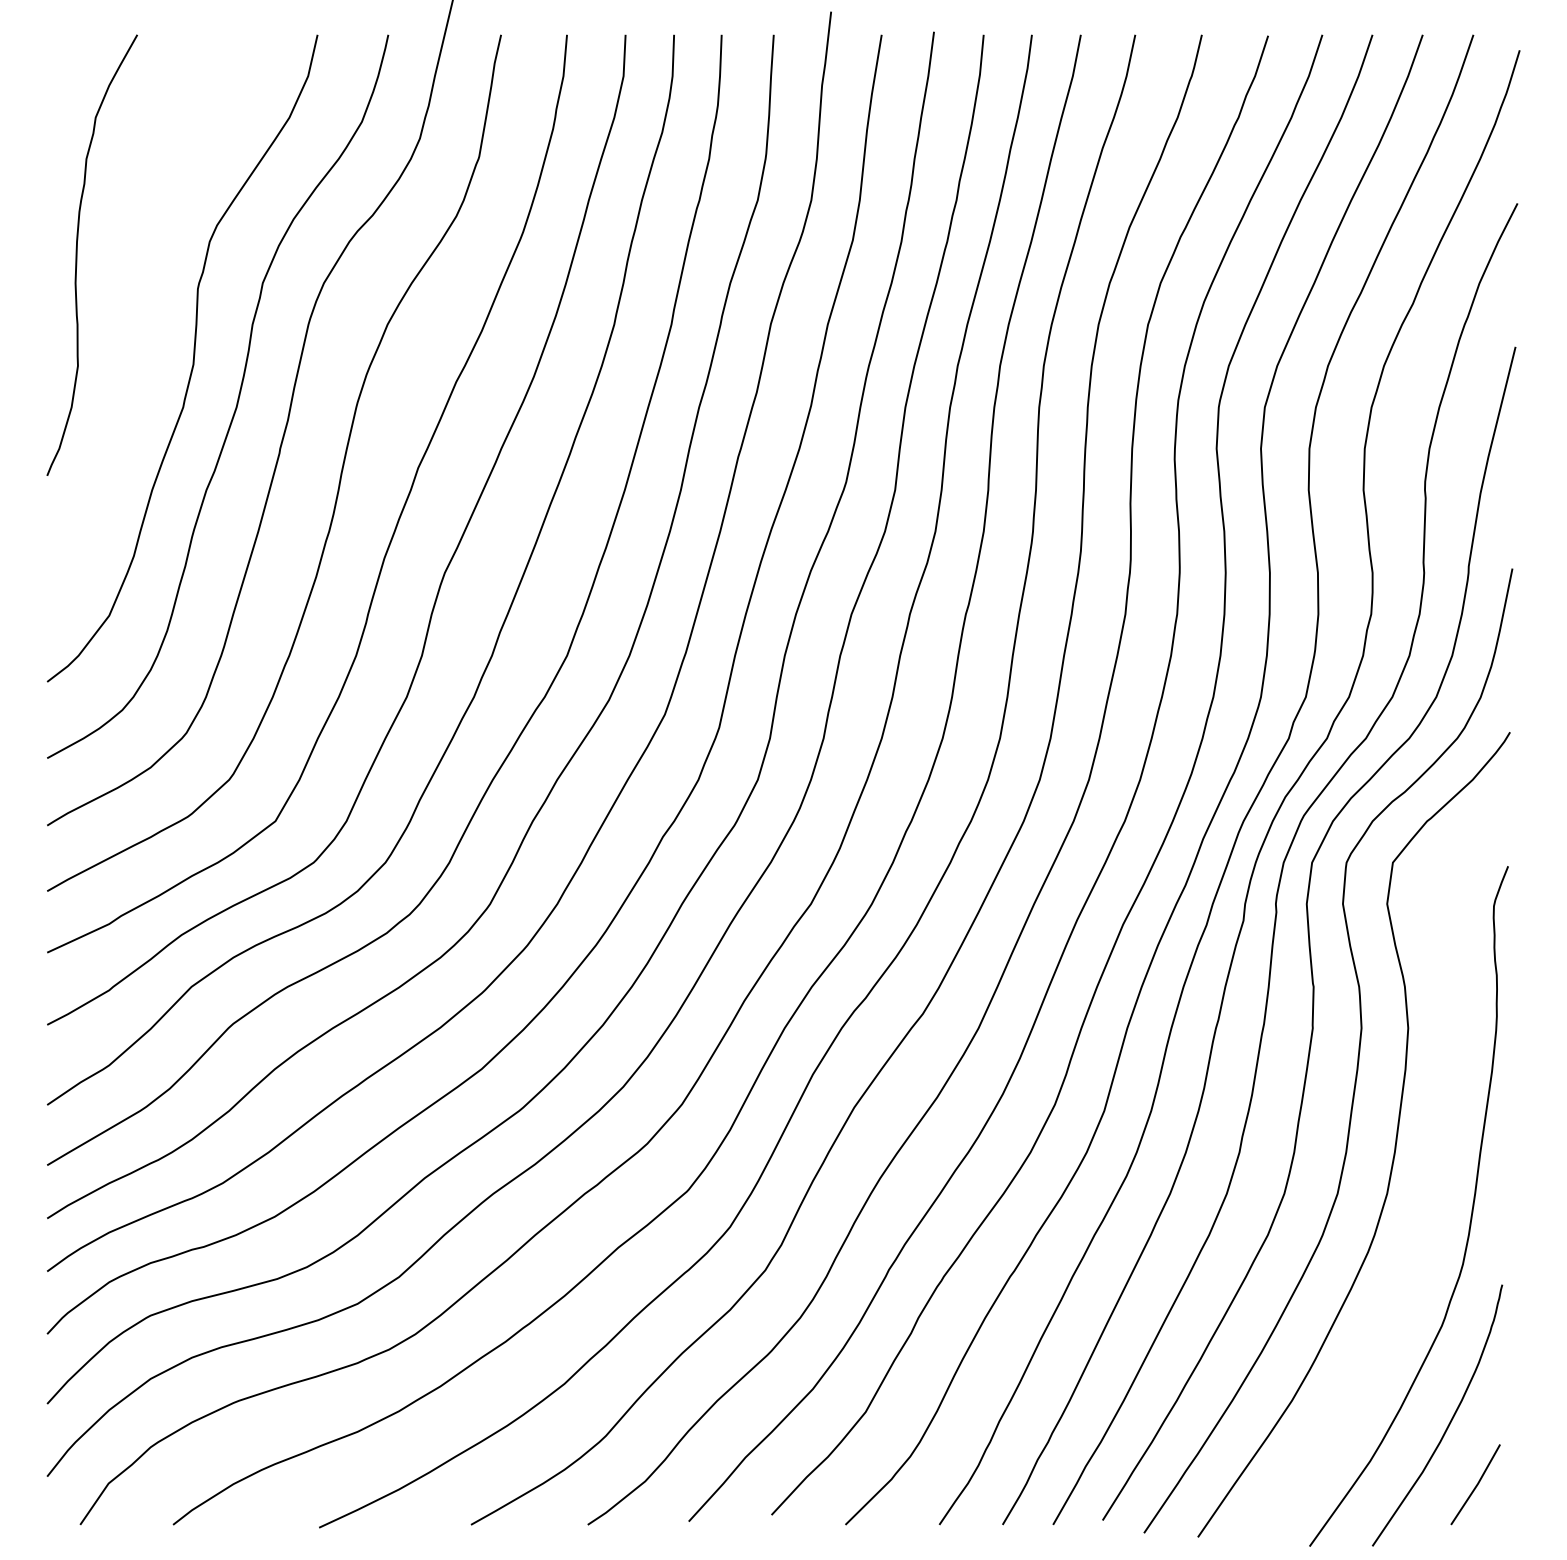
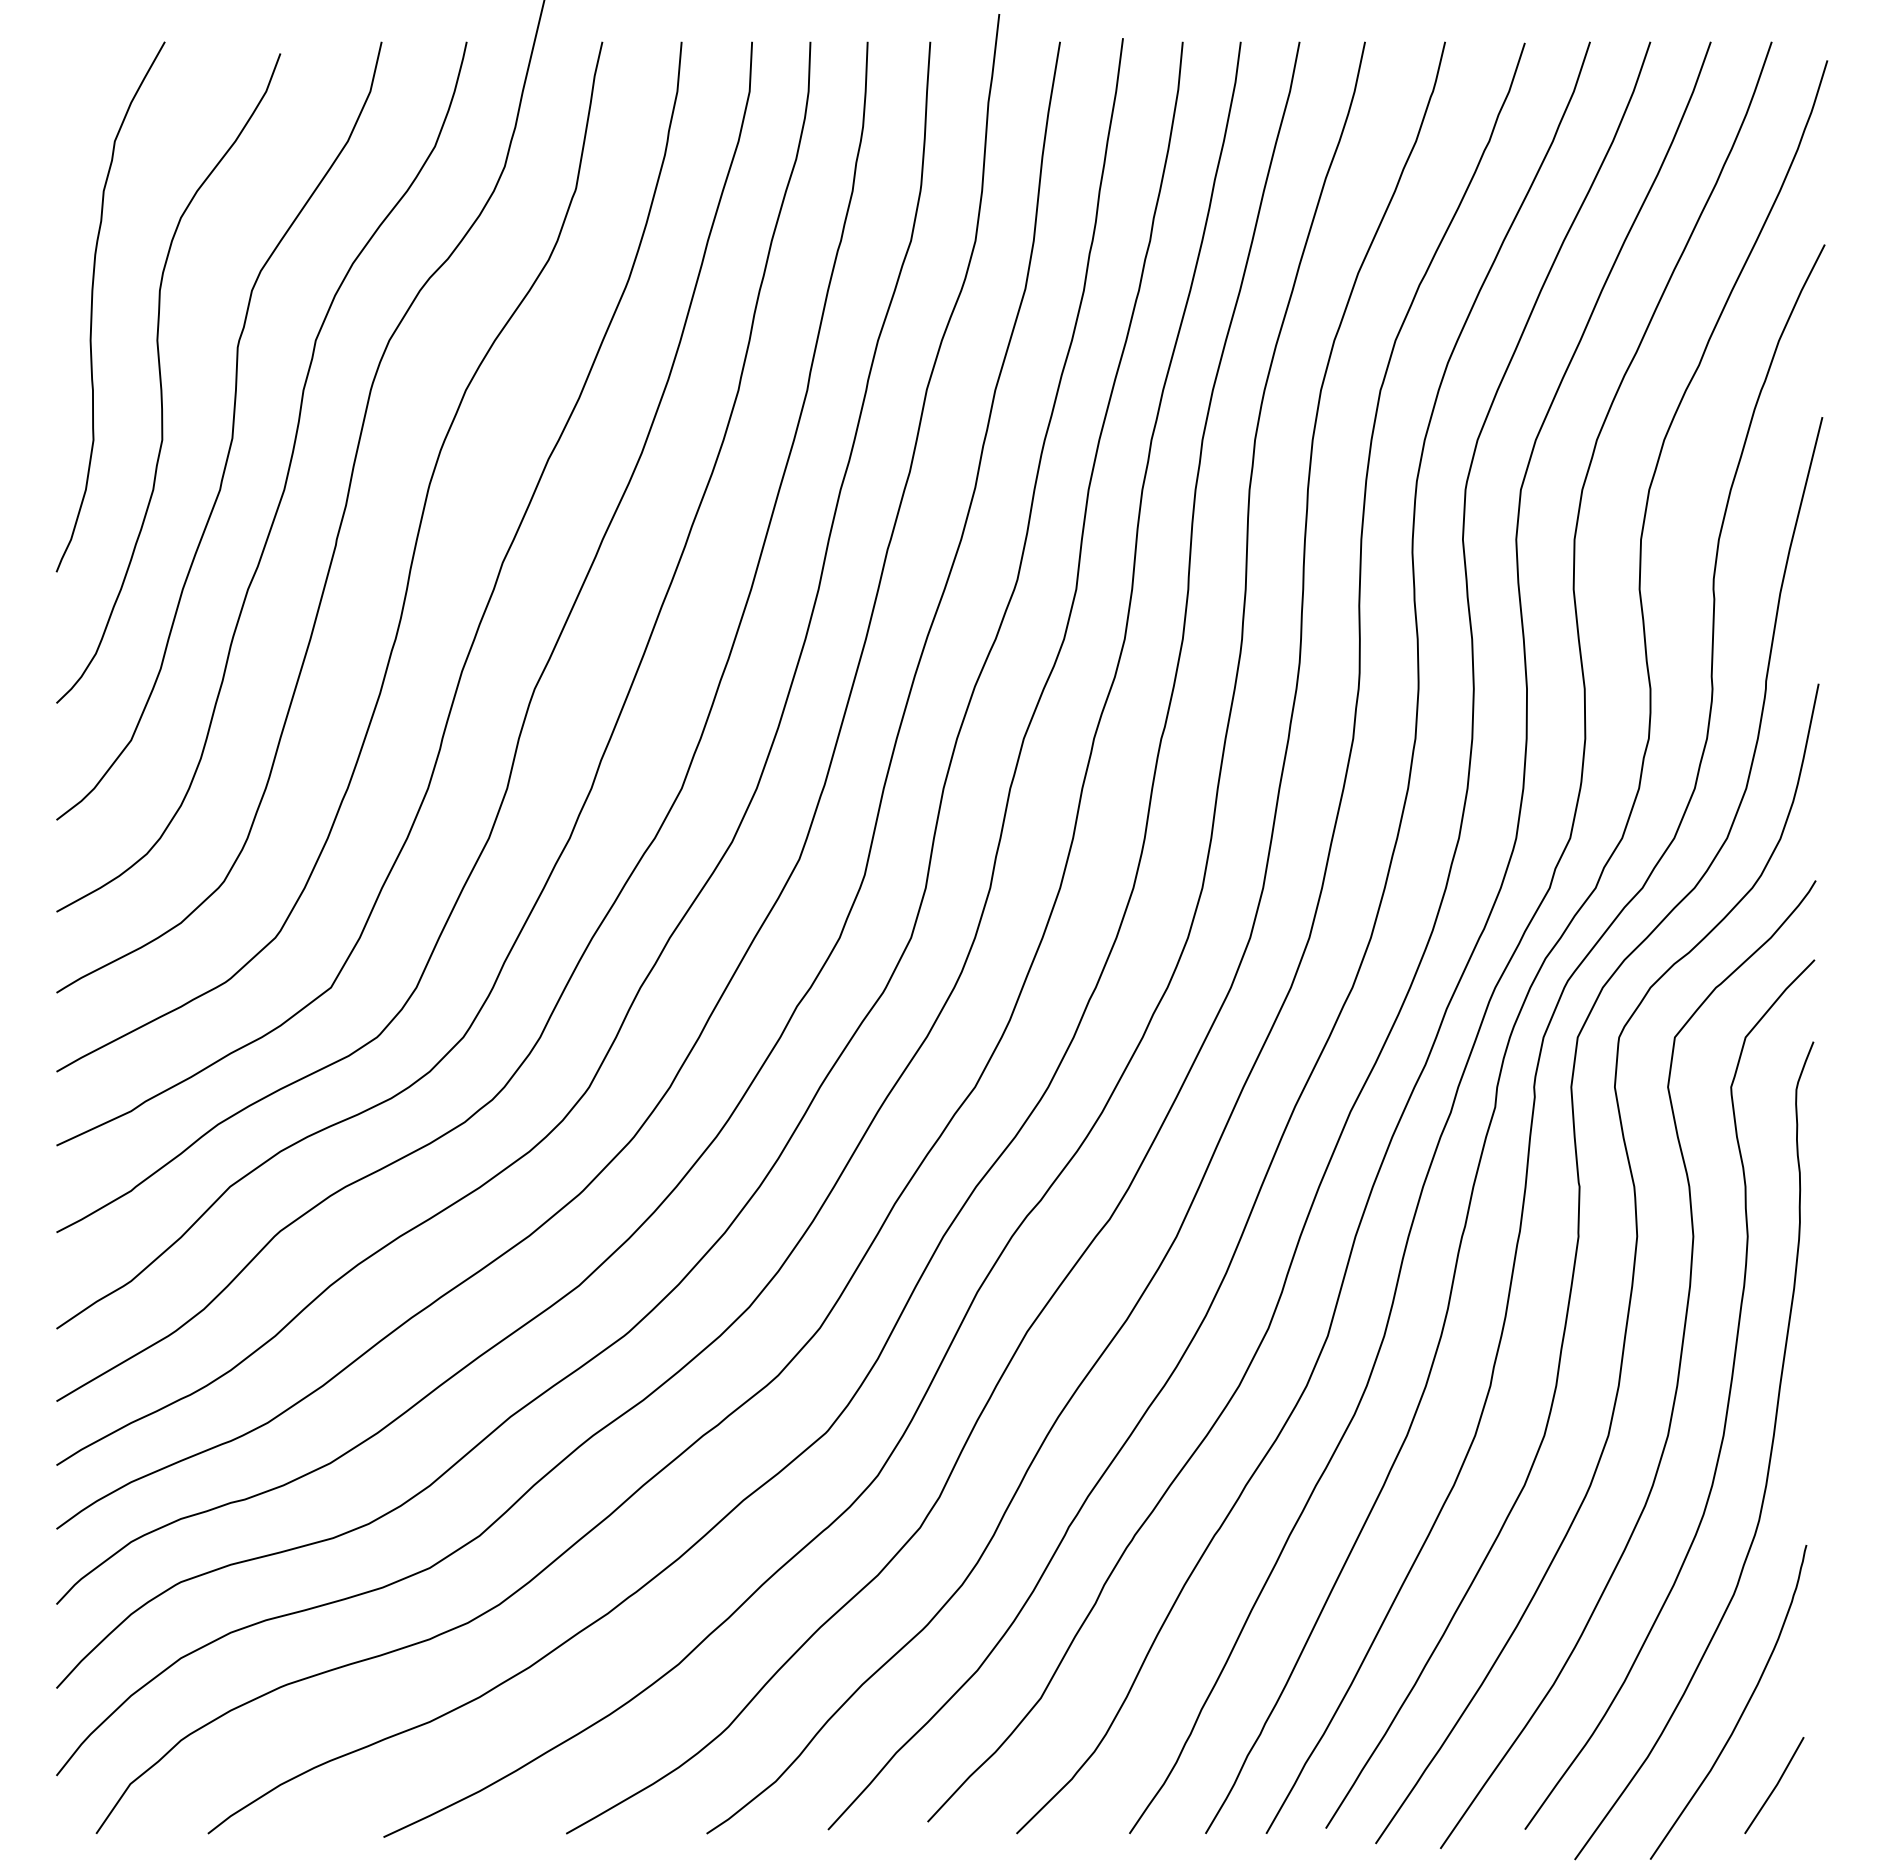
curve: (134, 314) -> (161, 378), added
curve: (1436, 1164) -> (1727, 1400), added

